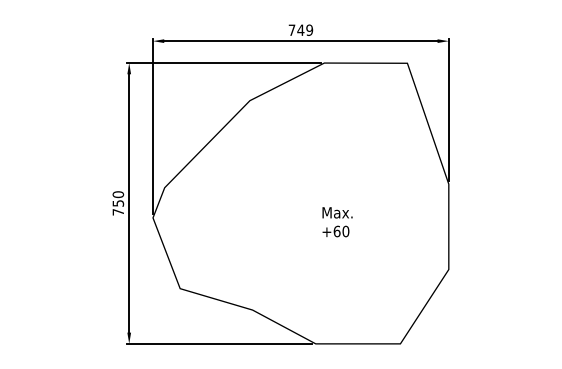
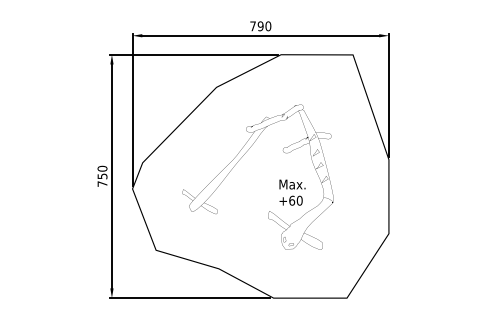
text: (305, 30) -> (264, 26), 749 -> 790
part: (322, 206) -> (279, 179), added

